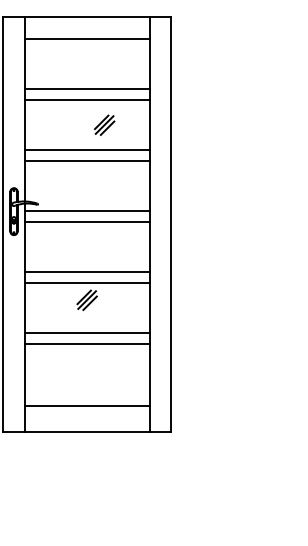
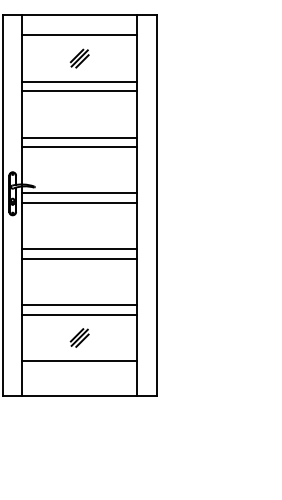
part: (104, 125) -> (79, 58), moved
part: (86, 299) -> (79, 337), moved
line: (86, 405) -> (79, 360), moved

